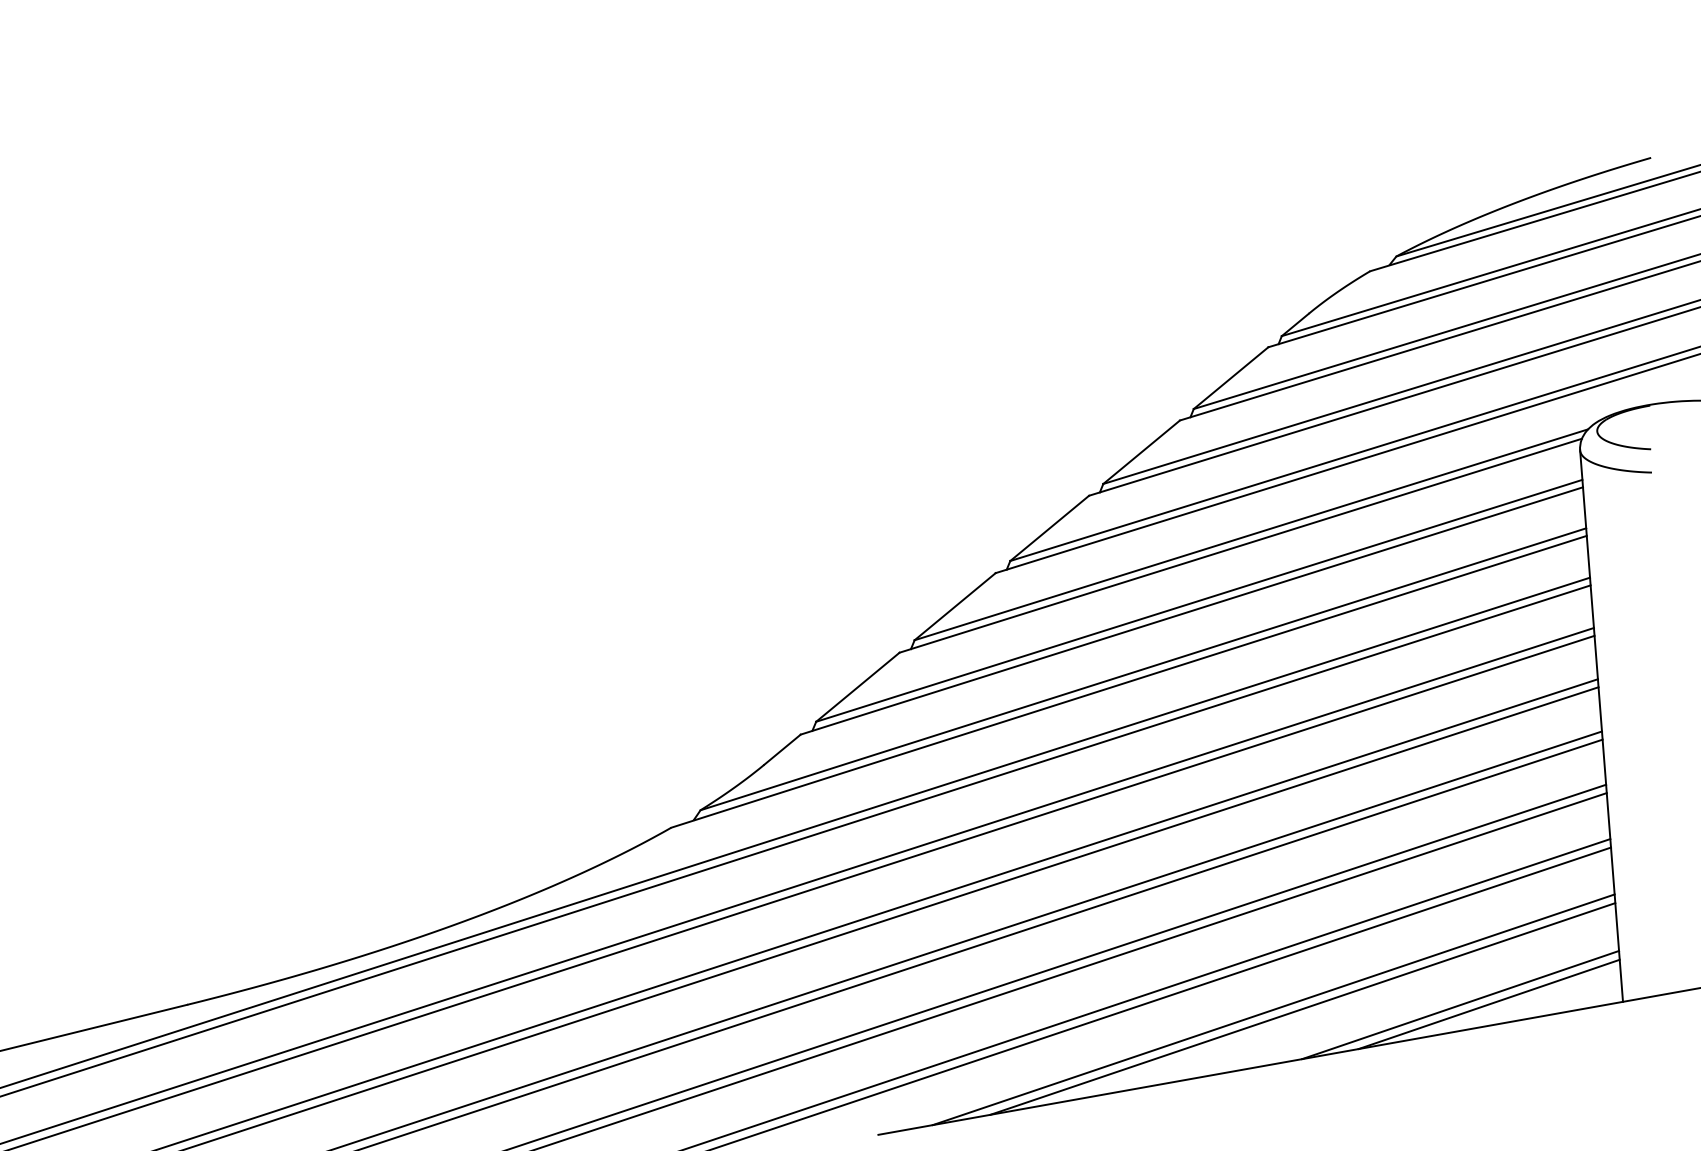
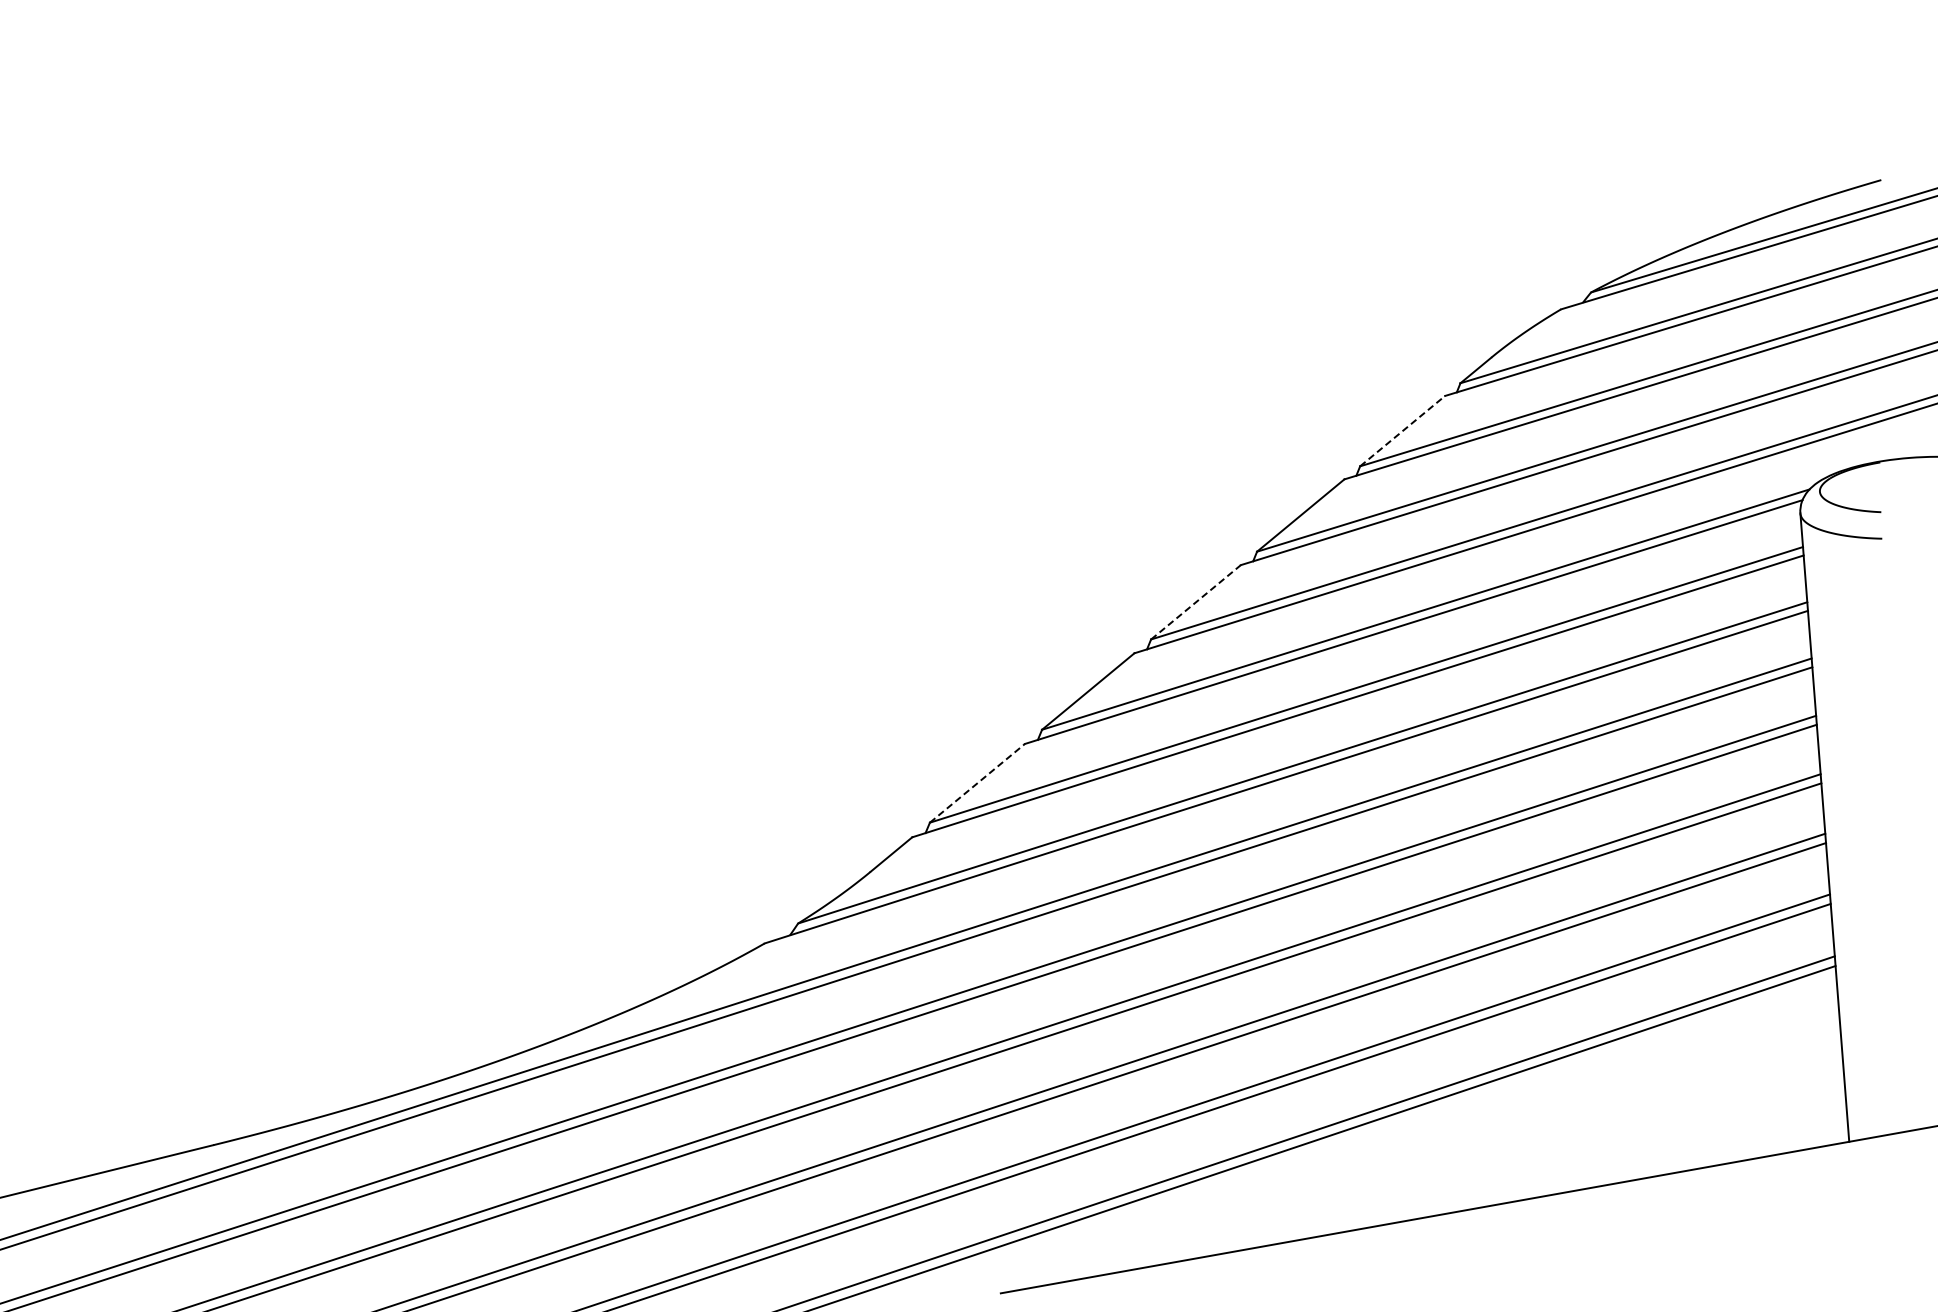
line: (1231, 377) -> (1403, 430), solid -> dashed
line: (1050, 528) -> (1196, 602), solid -> dashed
line: (857, 687) -> (977, 783), solid -> dashed
line: (1488, 1004) -> (1696, 1144), removed
line: (1459, 1005) -> (1663, 1145), removed
line: (1302, 1008) -> (1484, 1149), removed
line: (1273, 1009) -> (1450, 1150), removed

